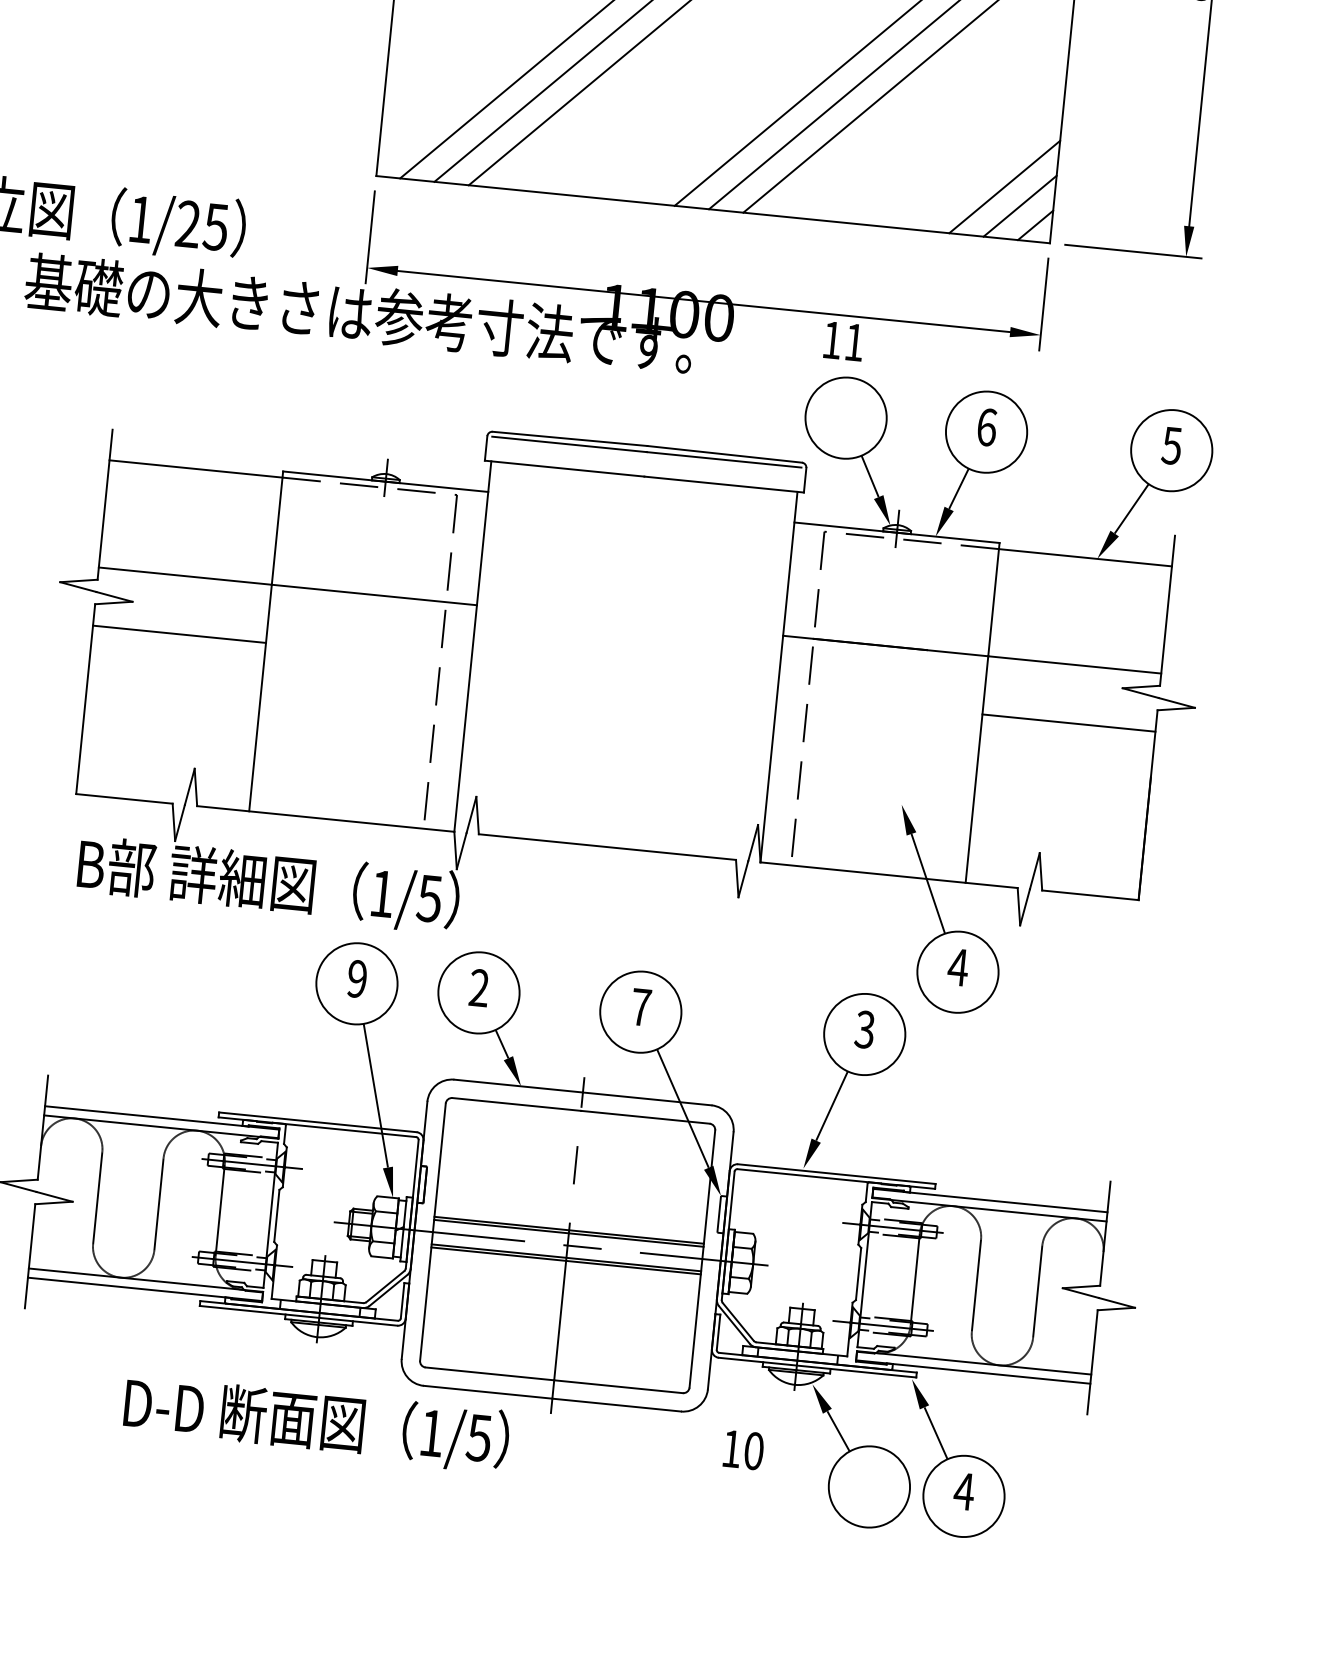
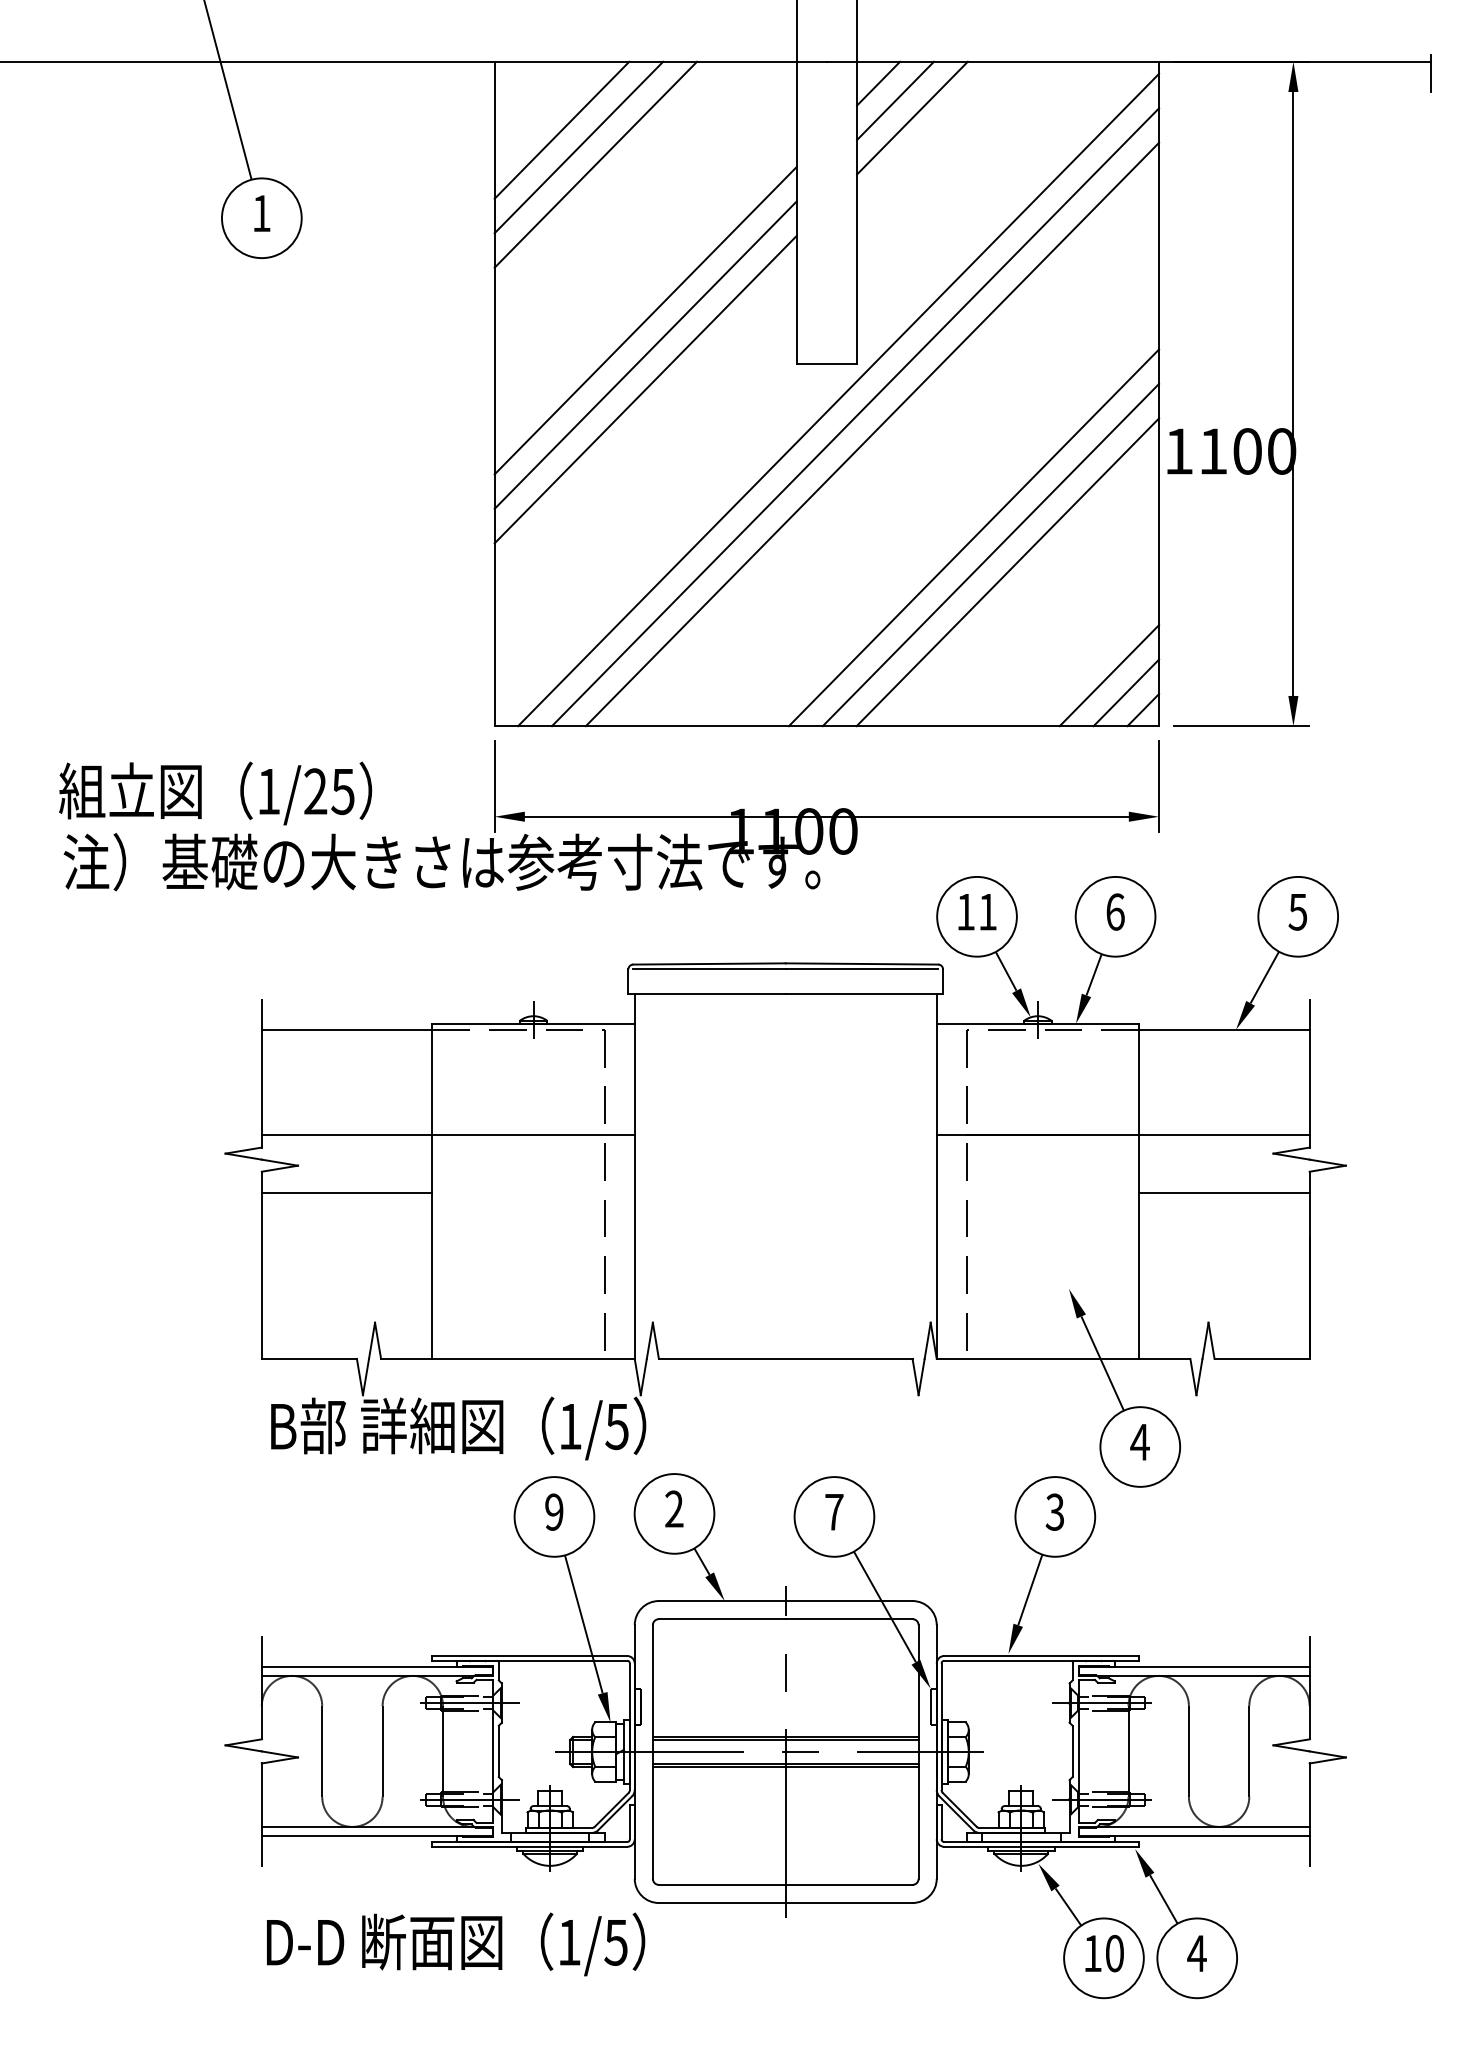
text: (843, 341) -> (977, 912), moved
text: (317, 1423) -> (456, 1944), moved
text: (743, 1450) -> (1104, 1953), moved

